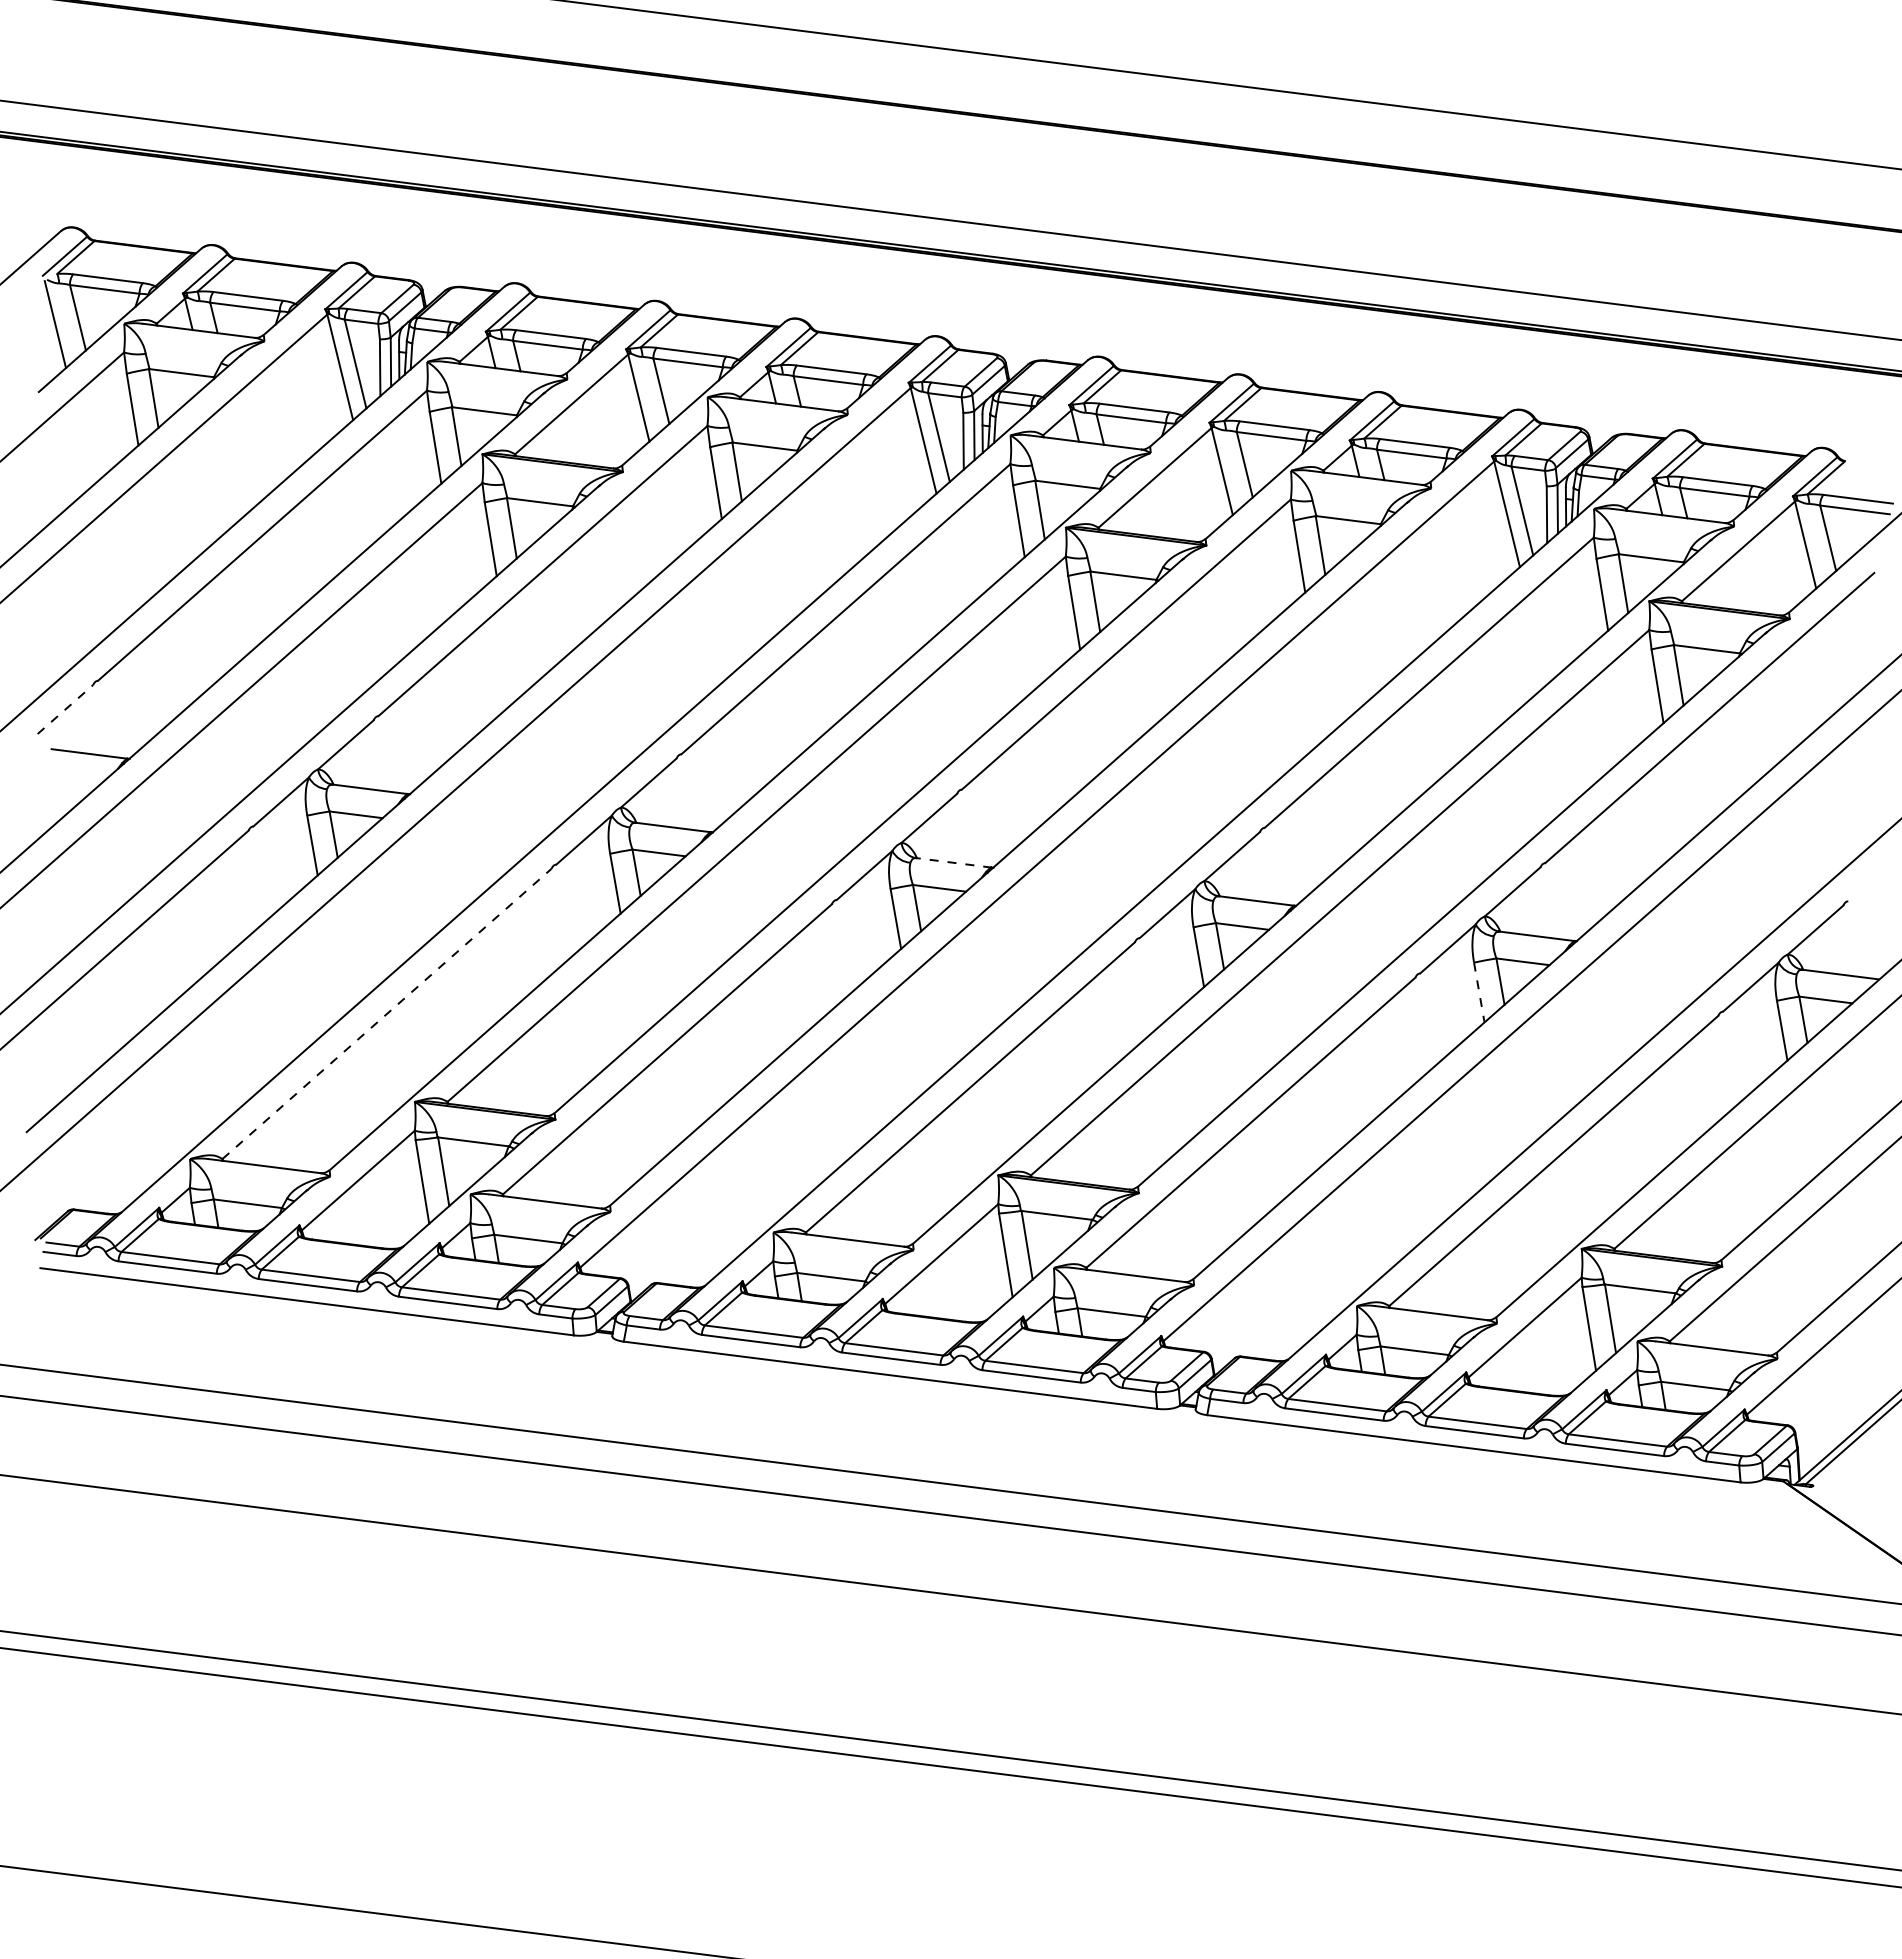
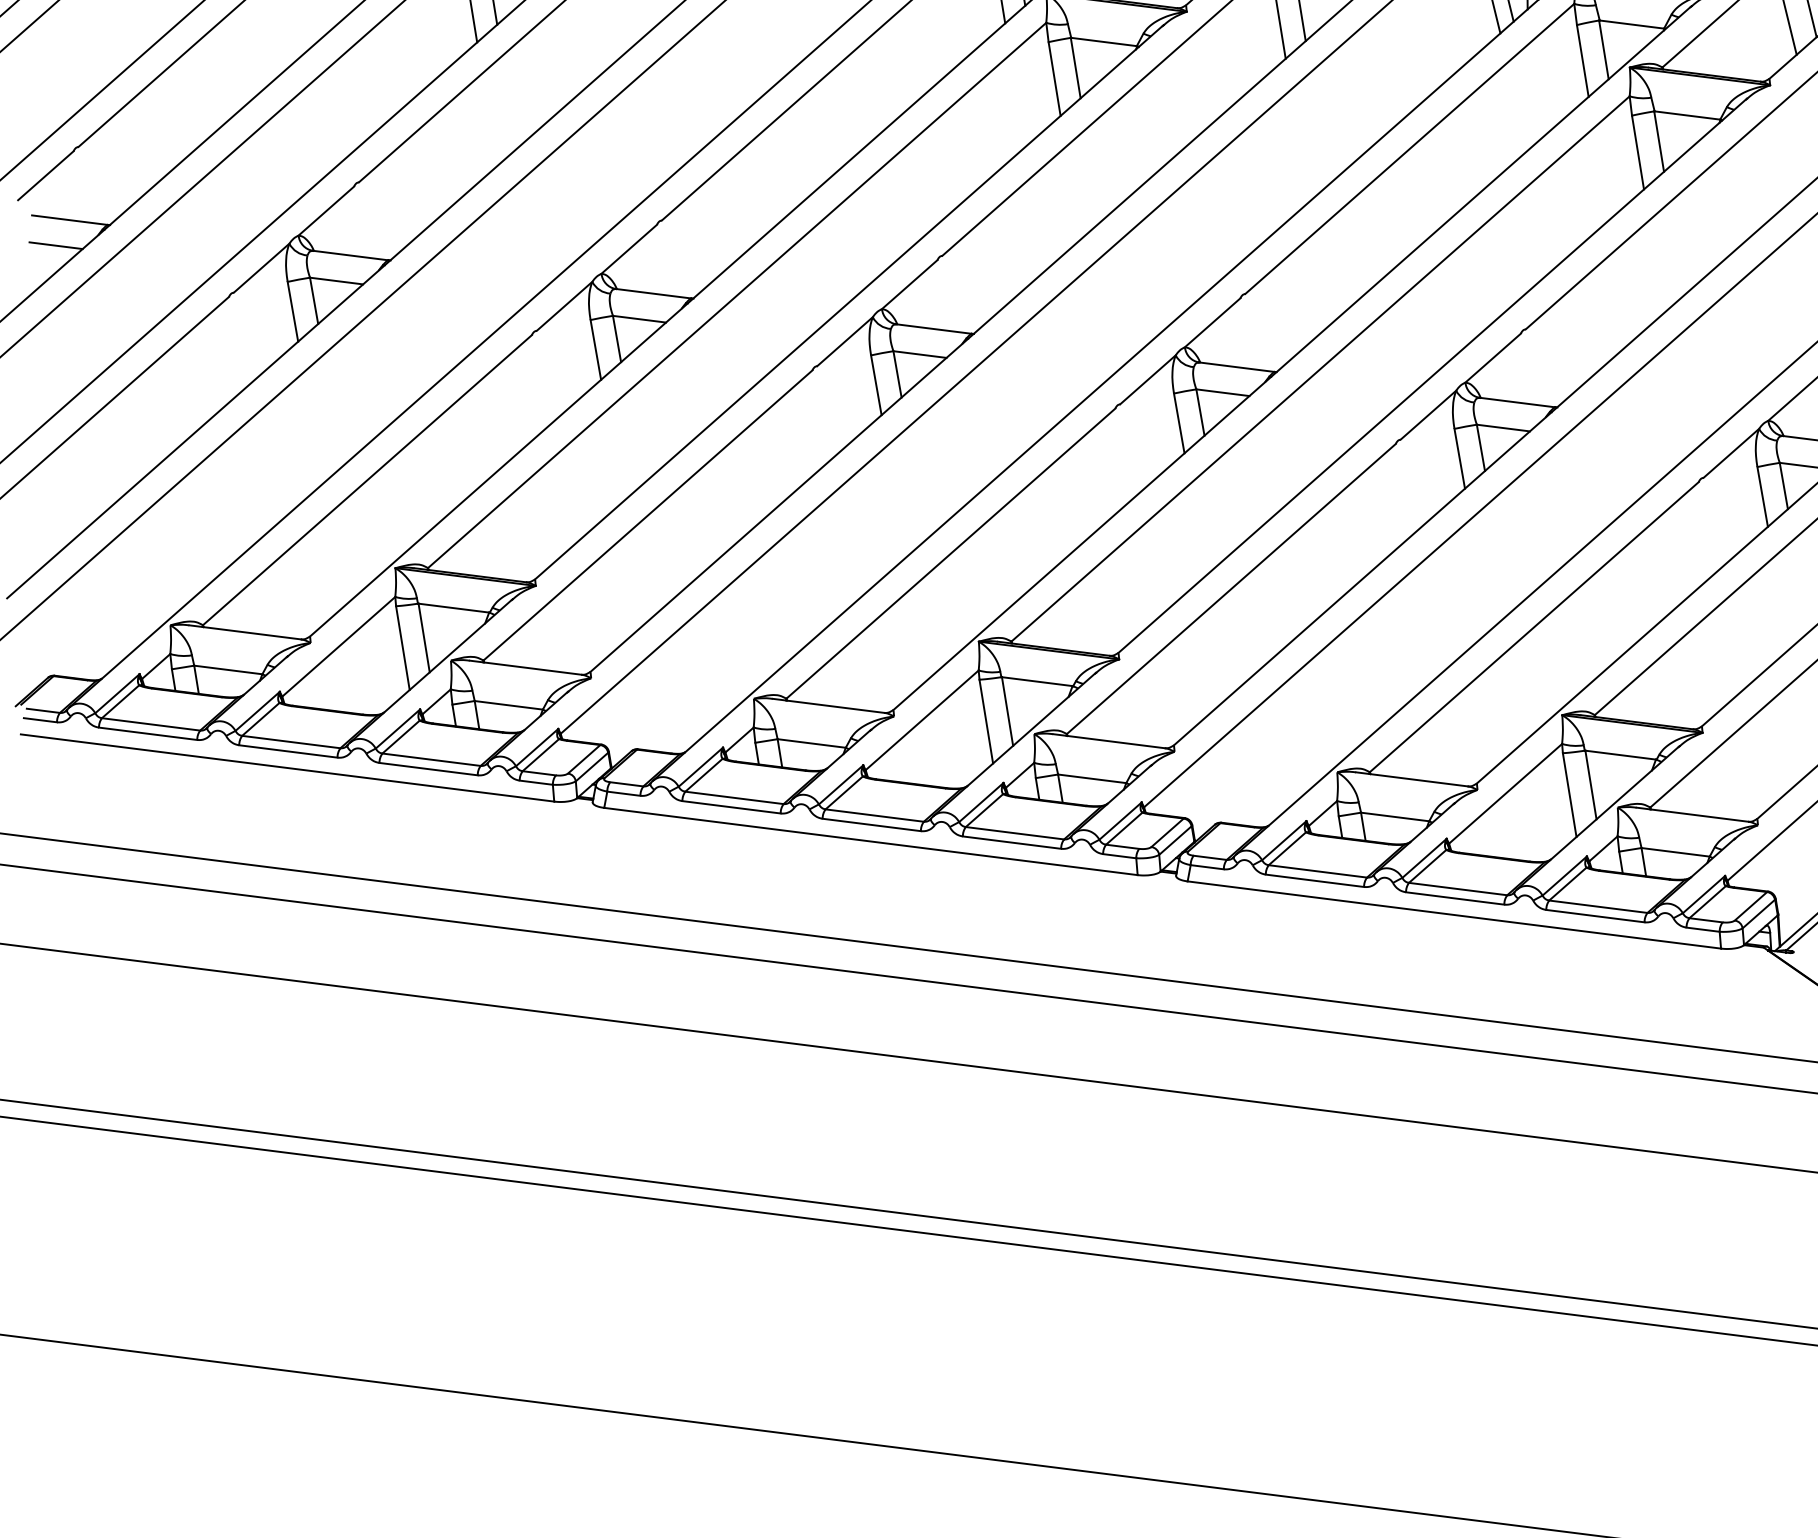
line: (65, 709) -> (45, 175), dashed -> solid
line: (75, 779) -> (55, 245), added
line: (953, 862) -> (933, 328), dashed -> solid
line: (1479, 993) -> (1459, 459), dashed -> solid
line: (387, 1013) -> (367, 479), dashed -> solid

